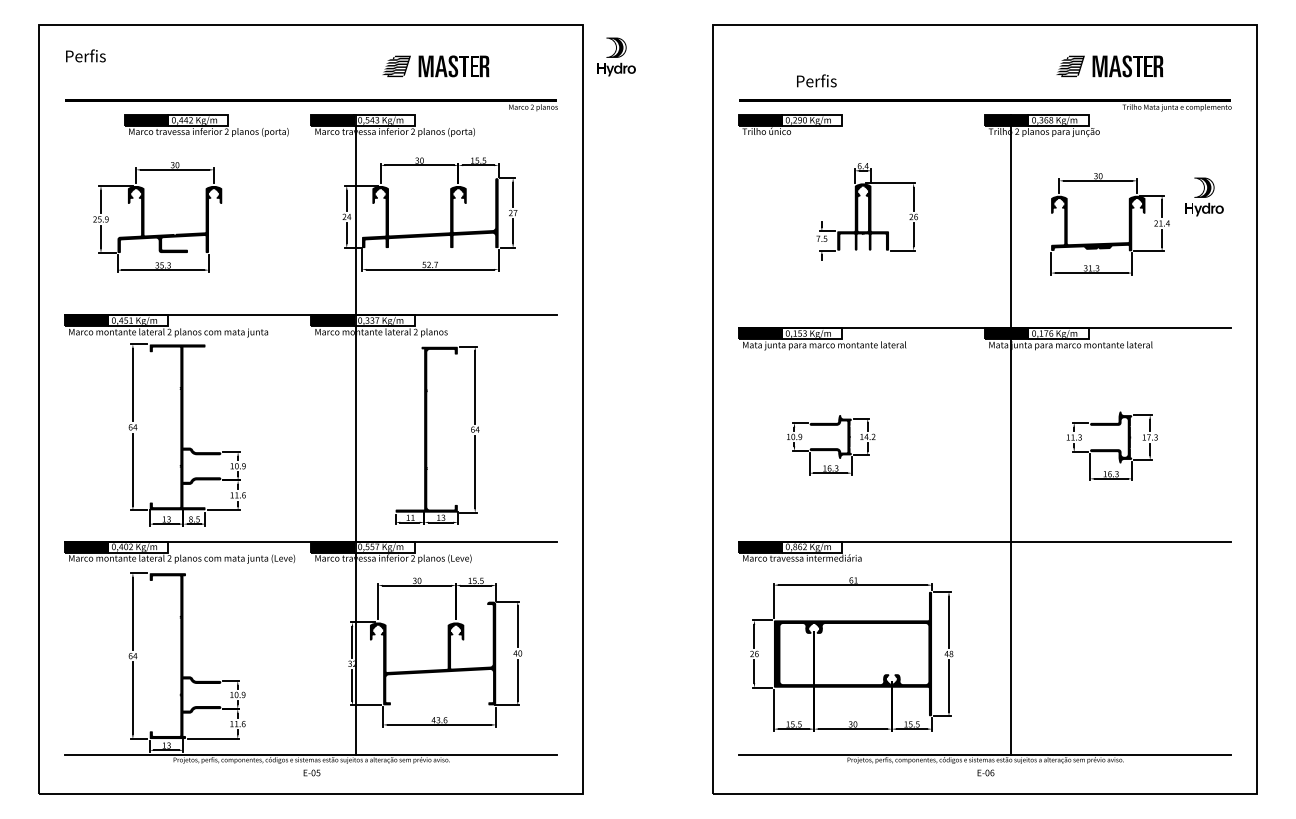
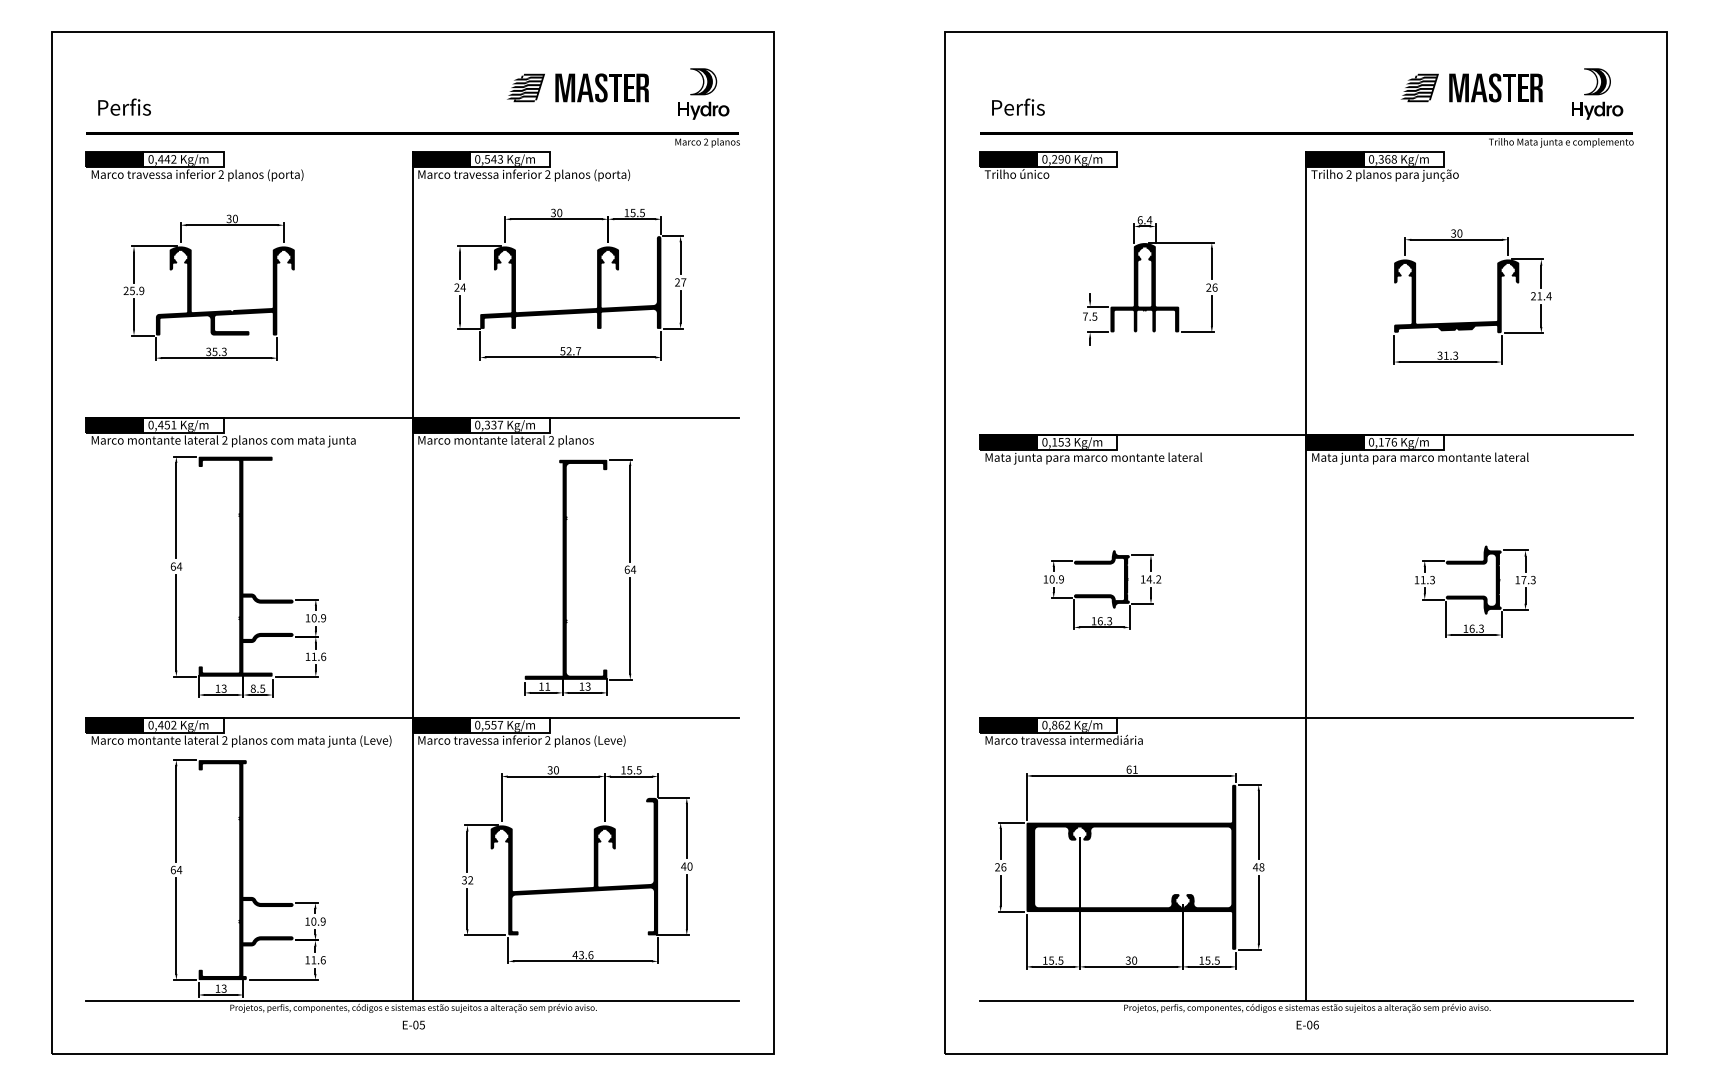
text: (85, 55) -> (124, 106), moved
part: (616, 56) -> (703, 93), moved
text: (816, 80) -> (1017, 106), moved
part: (206, 125) -> (194, 166), moved
part: (1204, 196) -> (1597, 93), moved
line: (356, 434) -> (413, 576), moved
line: (1010, 434) -> (1305, 576), moved

